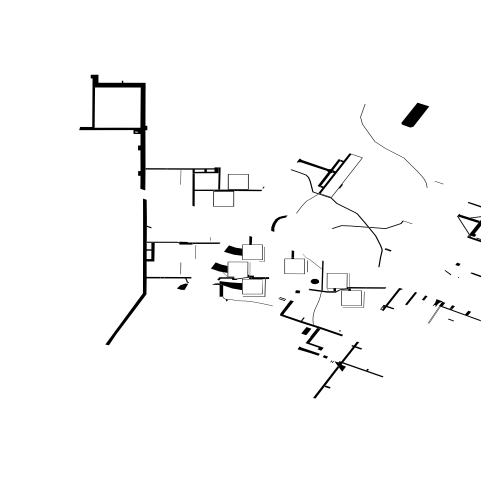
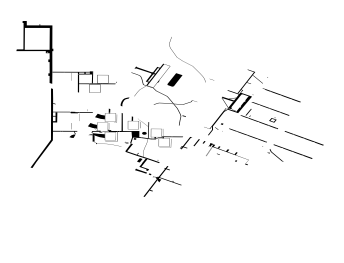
part: (414, 114) -> (174, 79), moved
fill: (445, 259) -> (215, 121), added
fill: (289, 270) -> (130, 127), added

